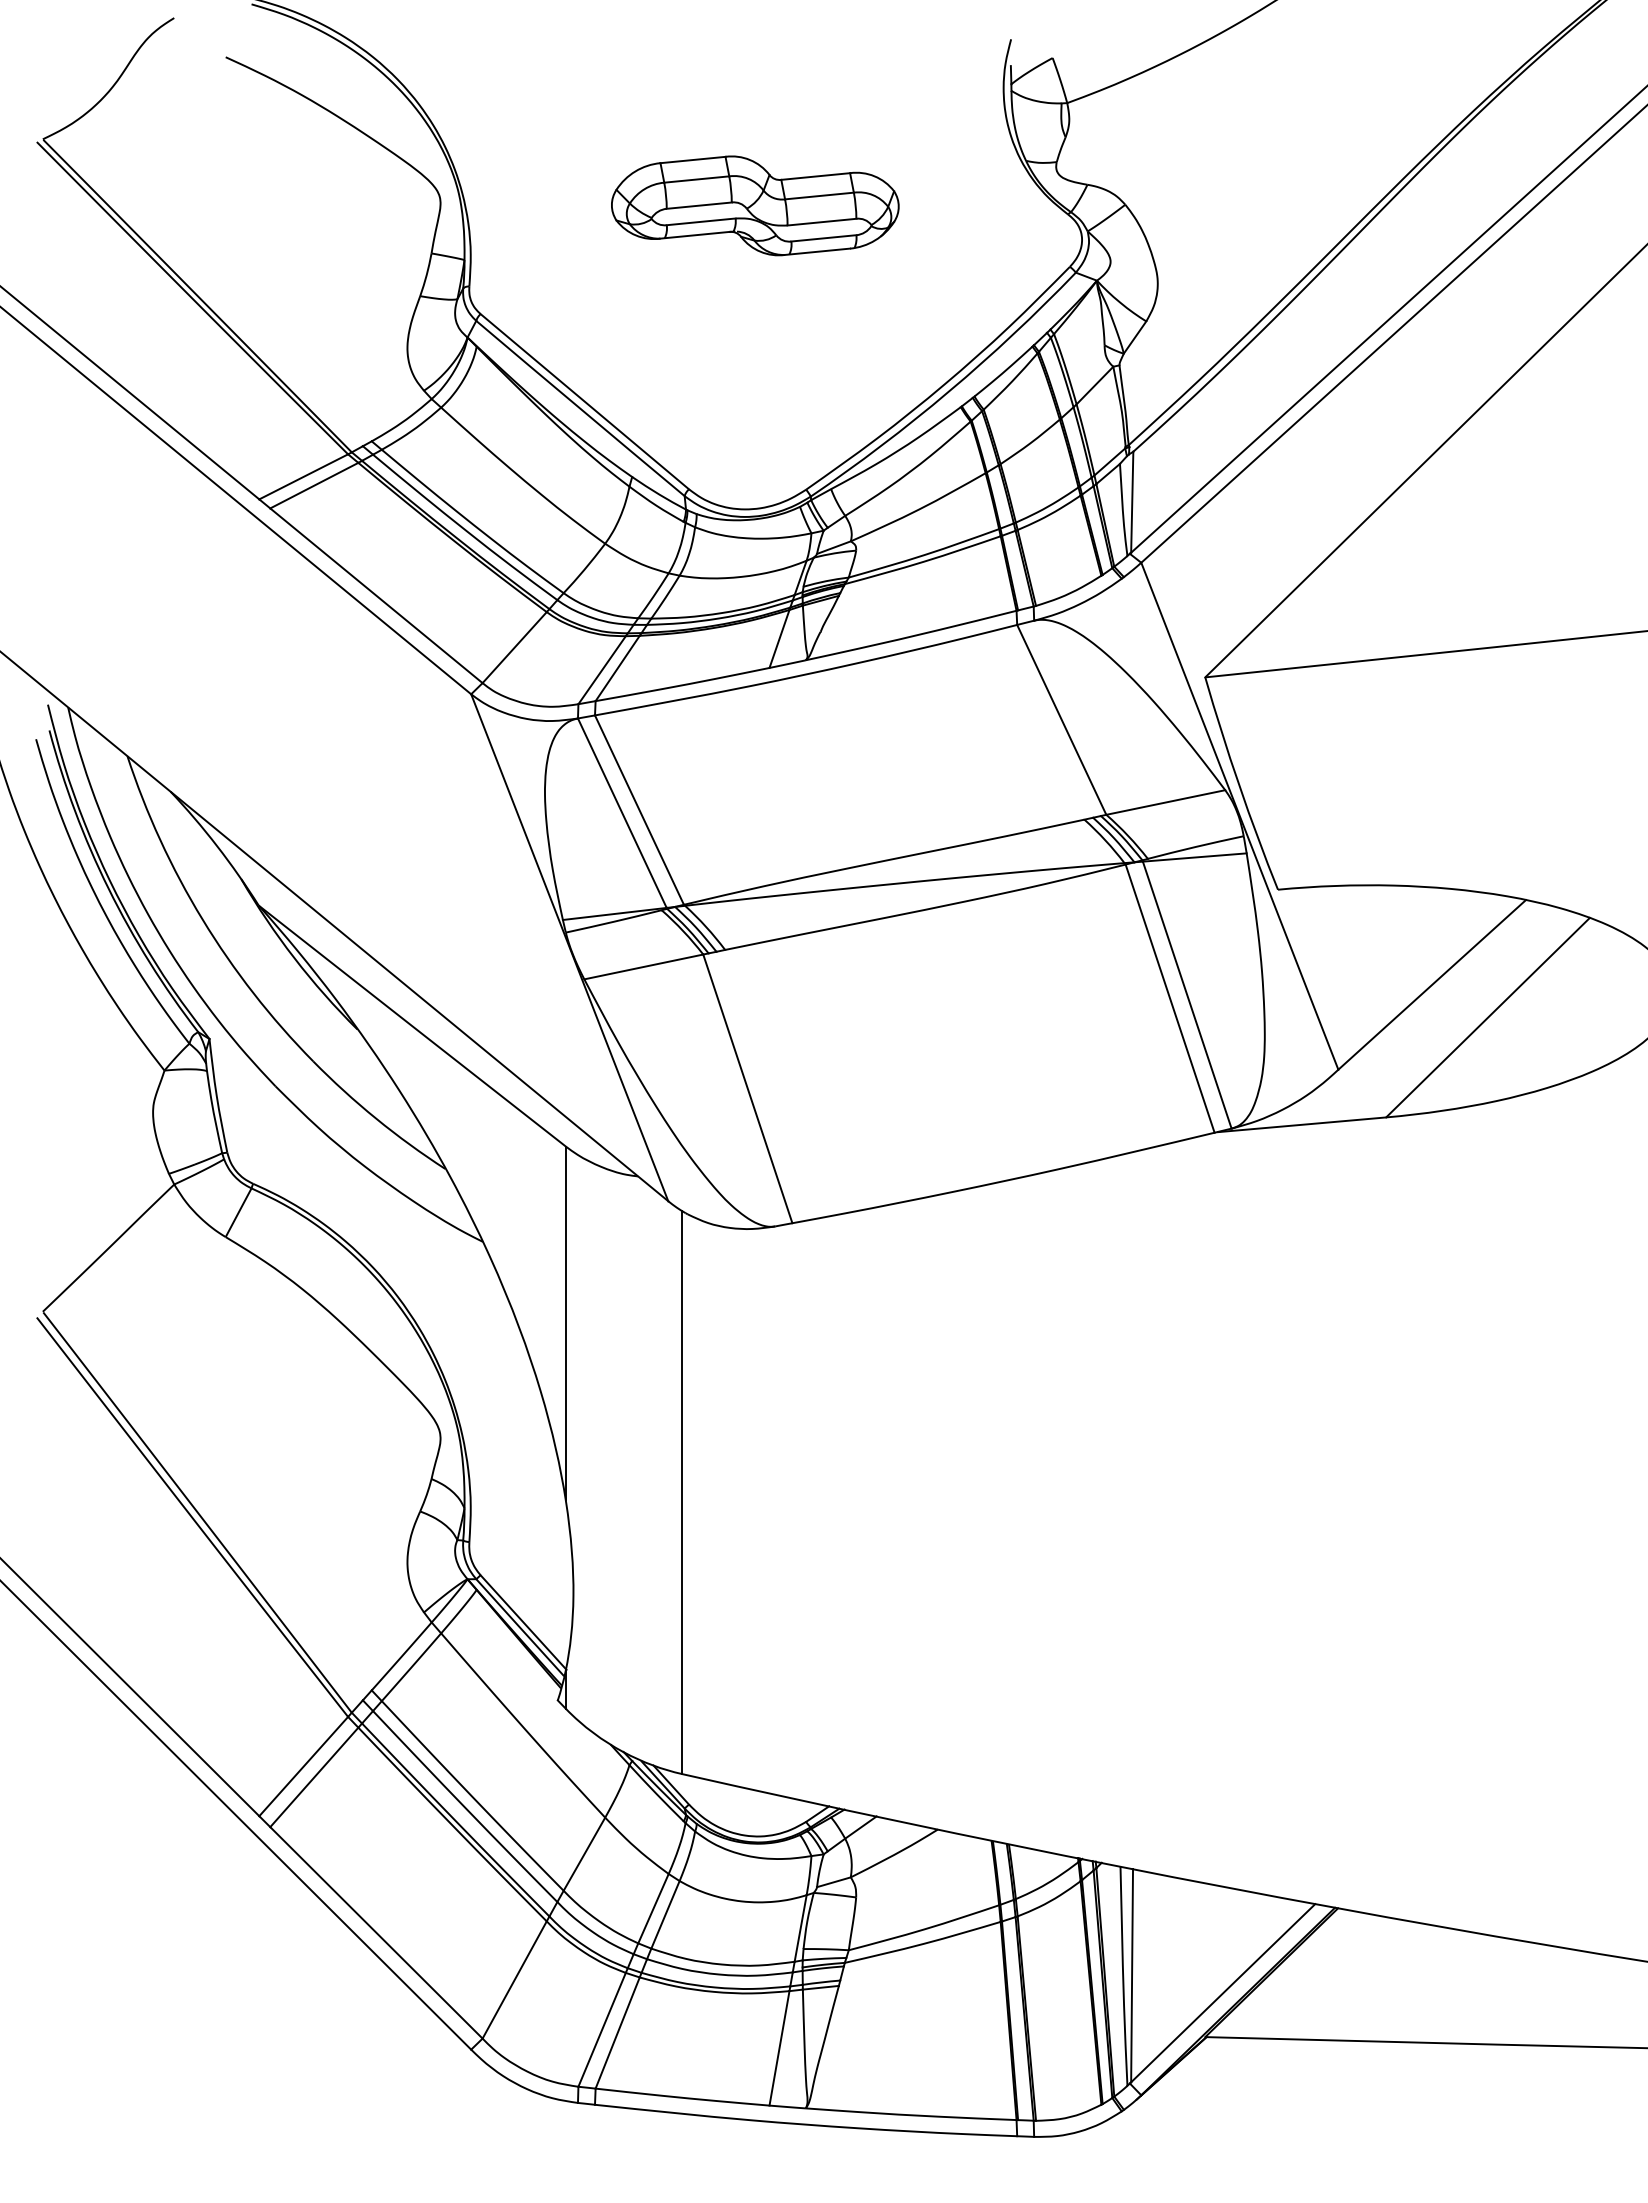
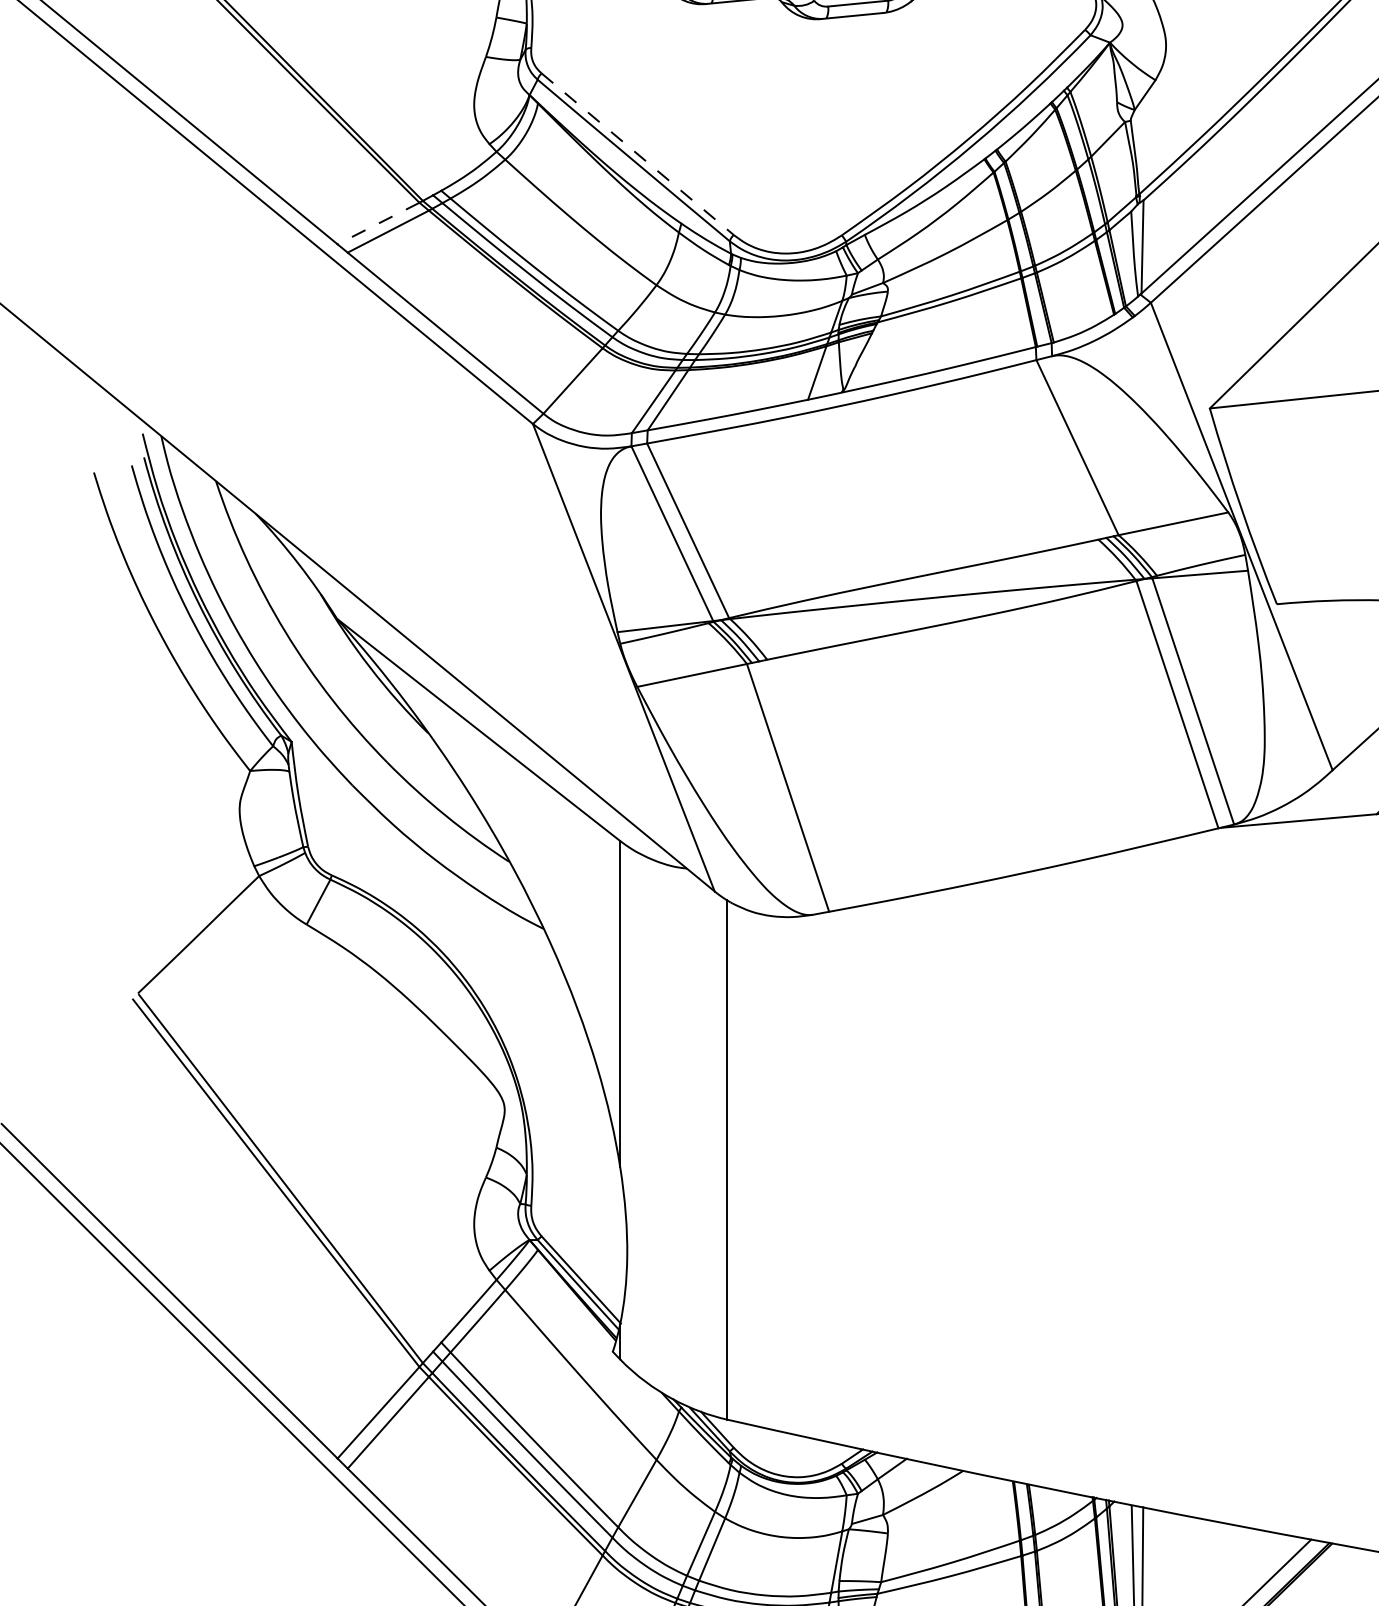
line: (585, 402) -> (638, 154), solid -> dashed
line: (303, 476) -> (378, 223), solid -> dashed

